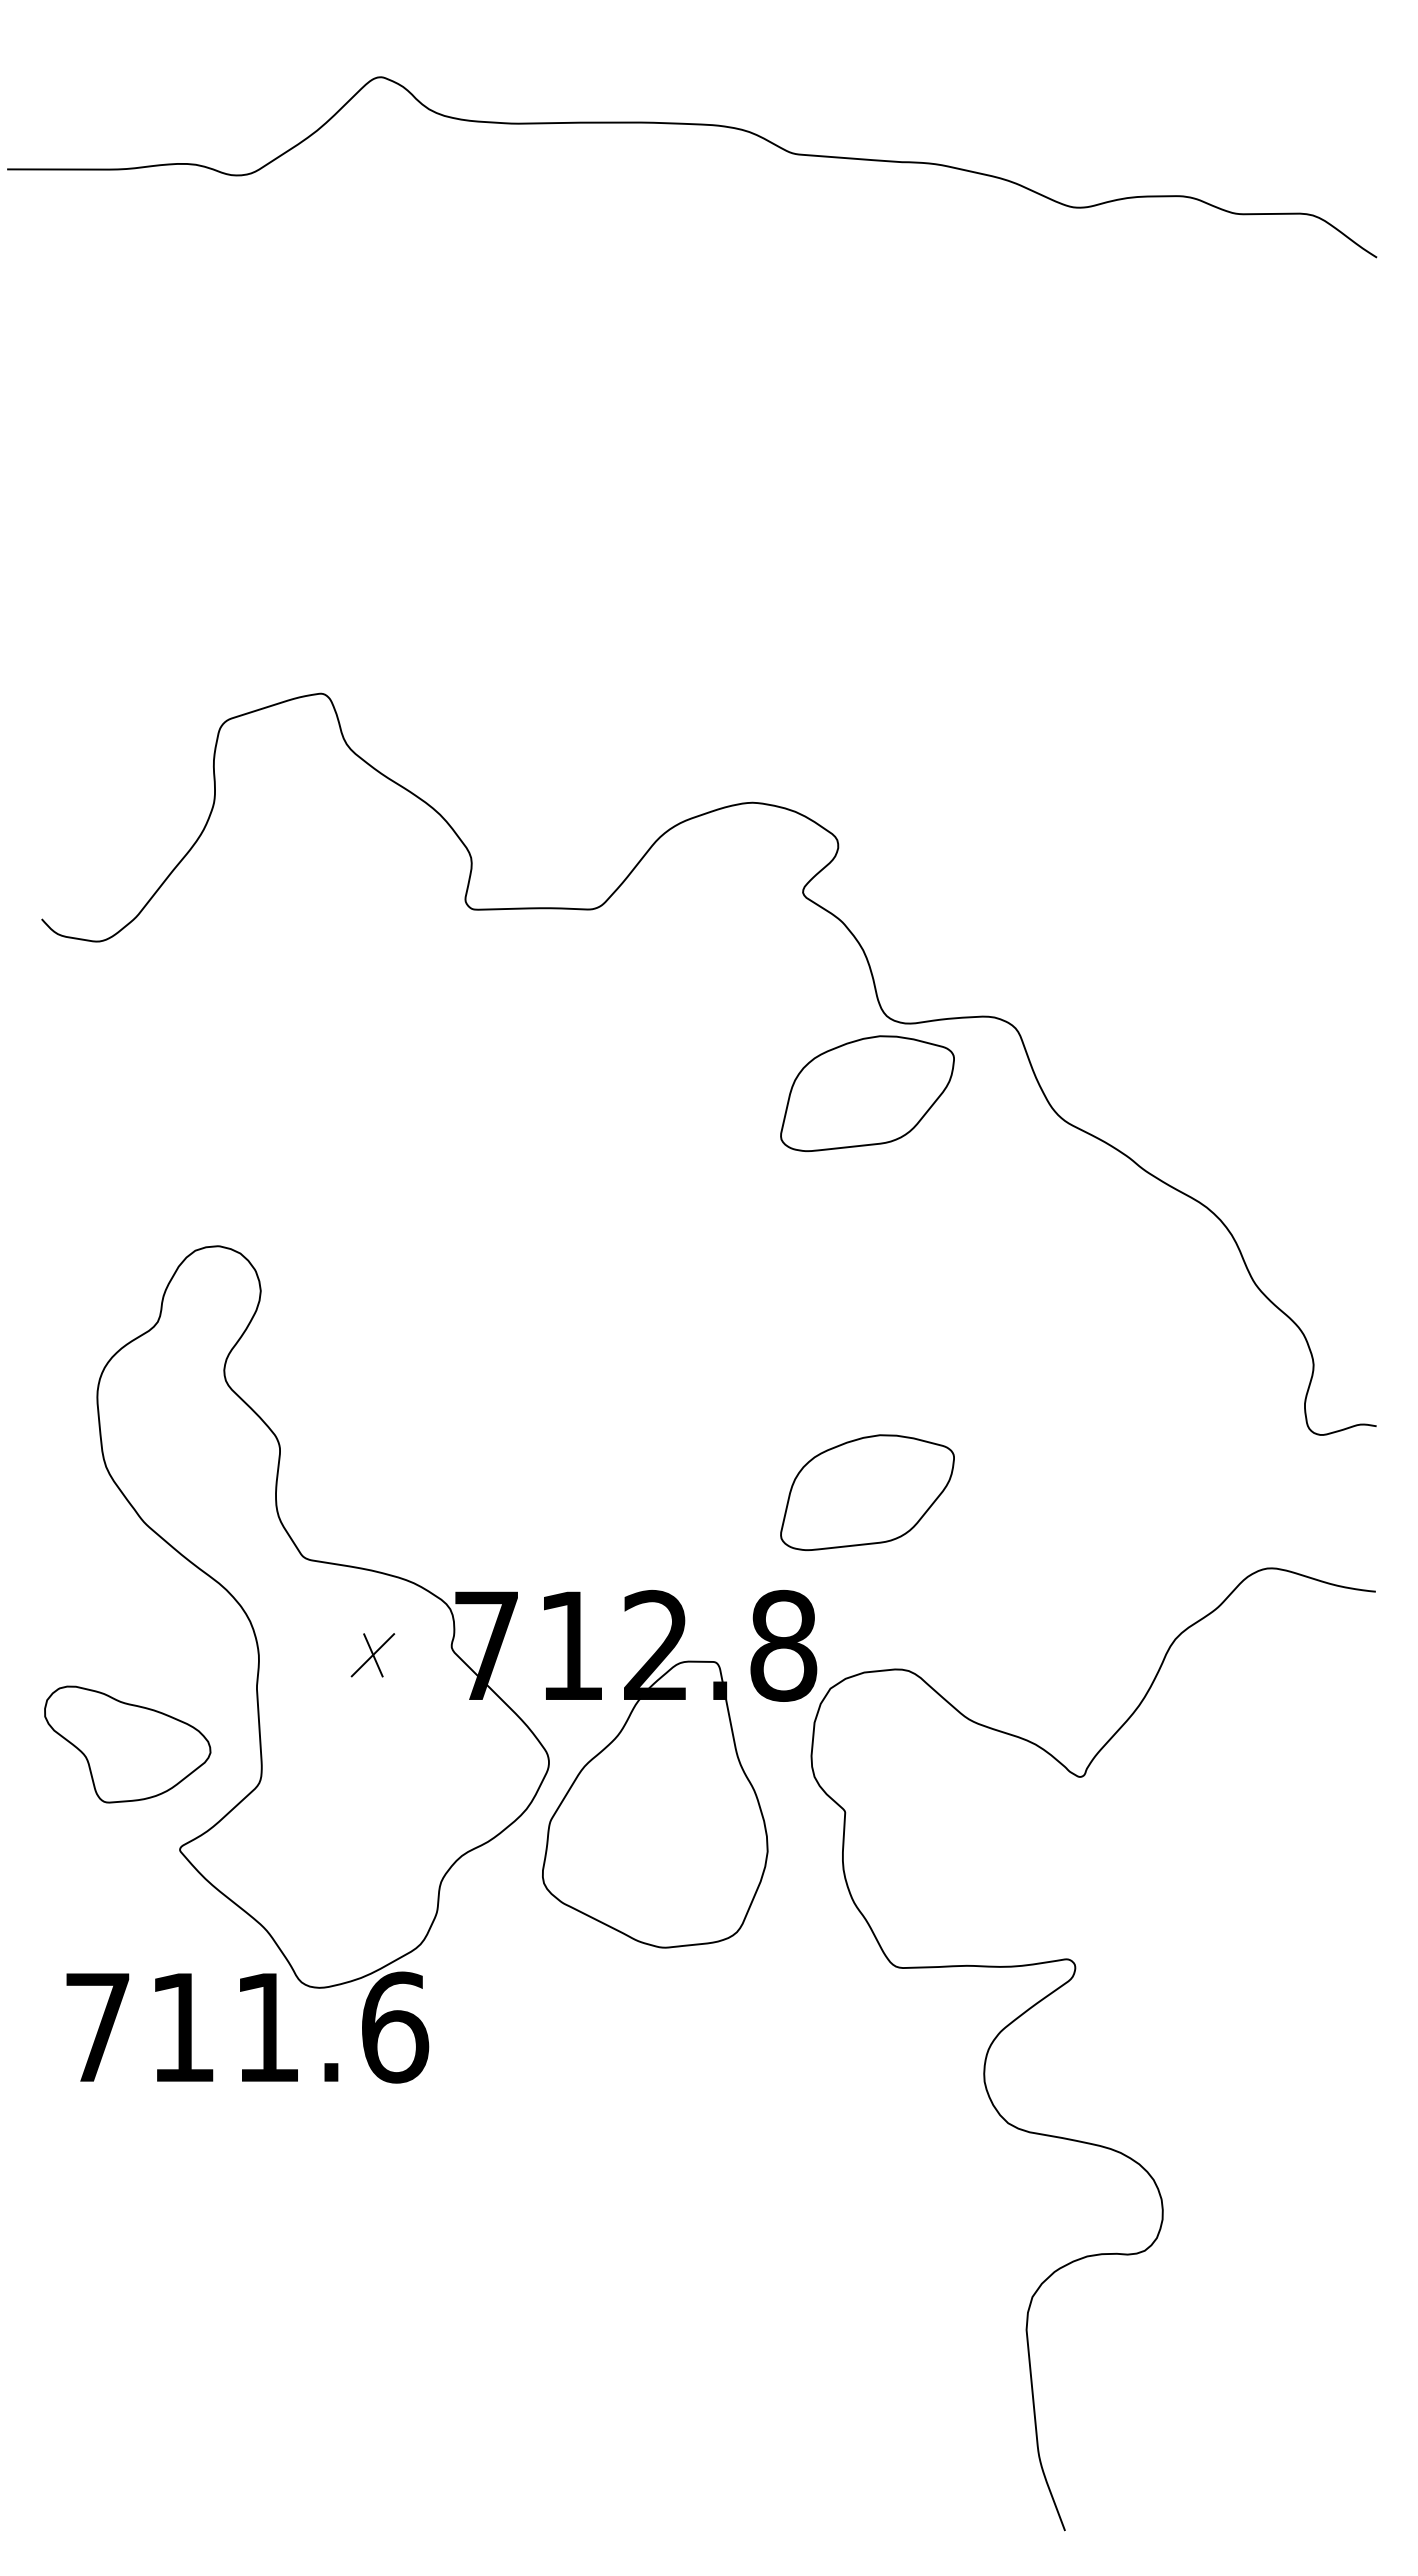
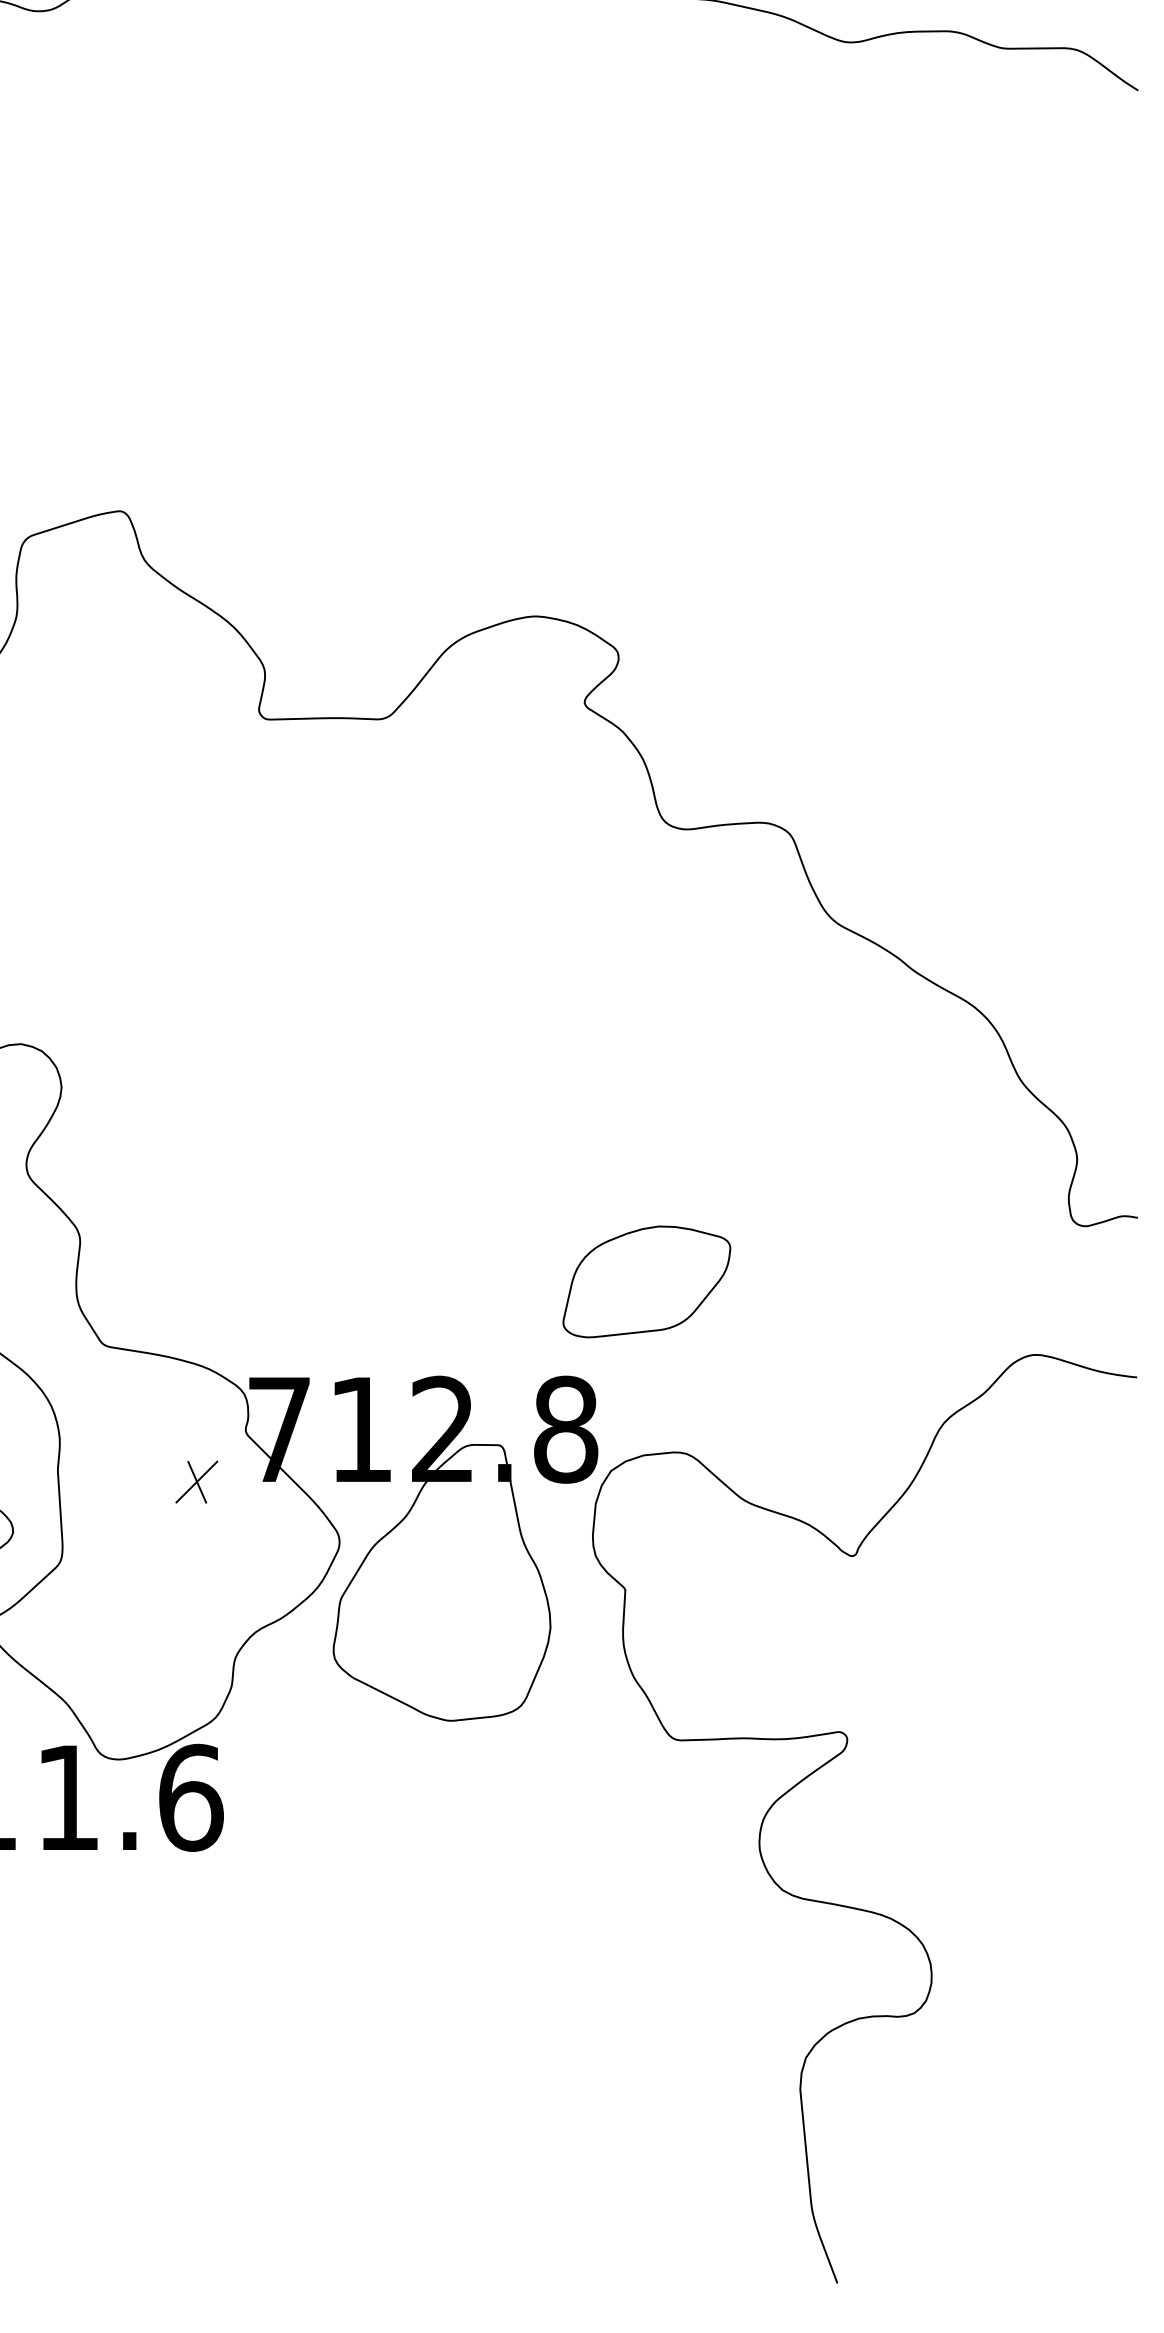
part: (867, 1093) -> (646, 896), removed
part: (372, 1655) -> (196, 1482), moved

